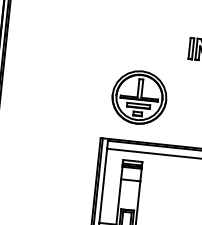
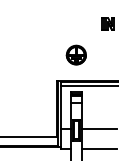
part: (137, 96) -> (75, 54), size x0.62

